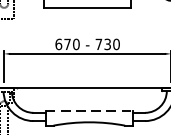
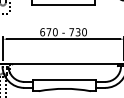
line: (88, 110) -> (64, 80), dashed -> solid

